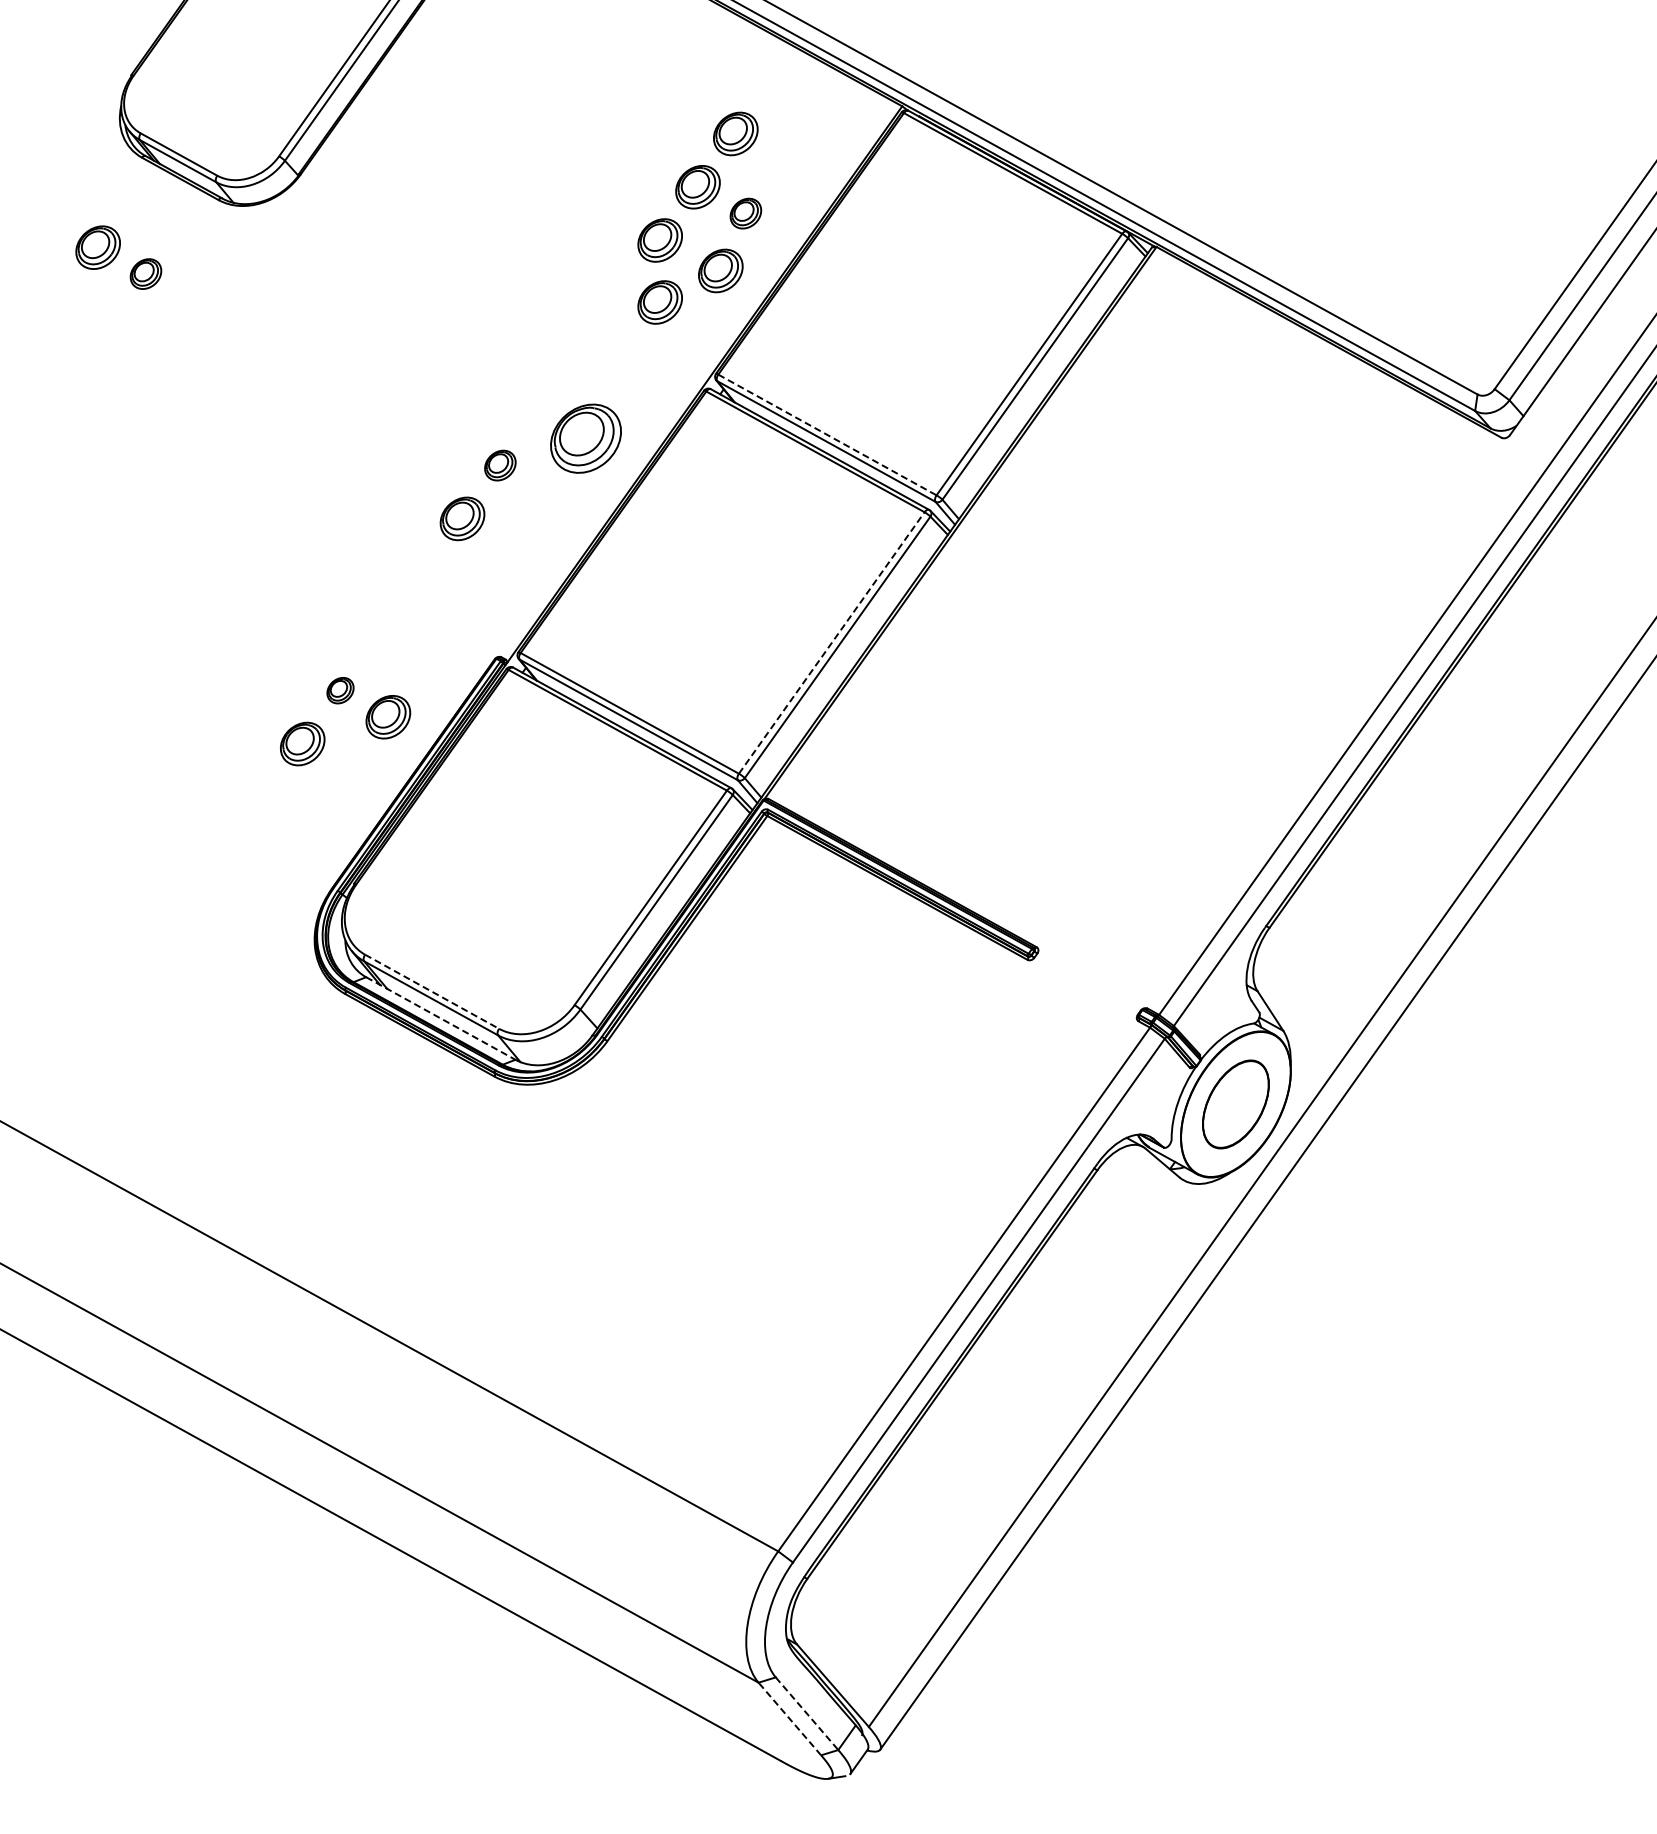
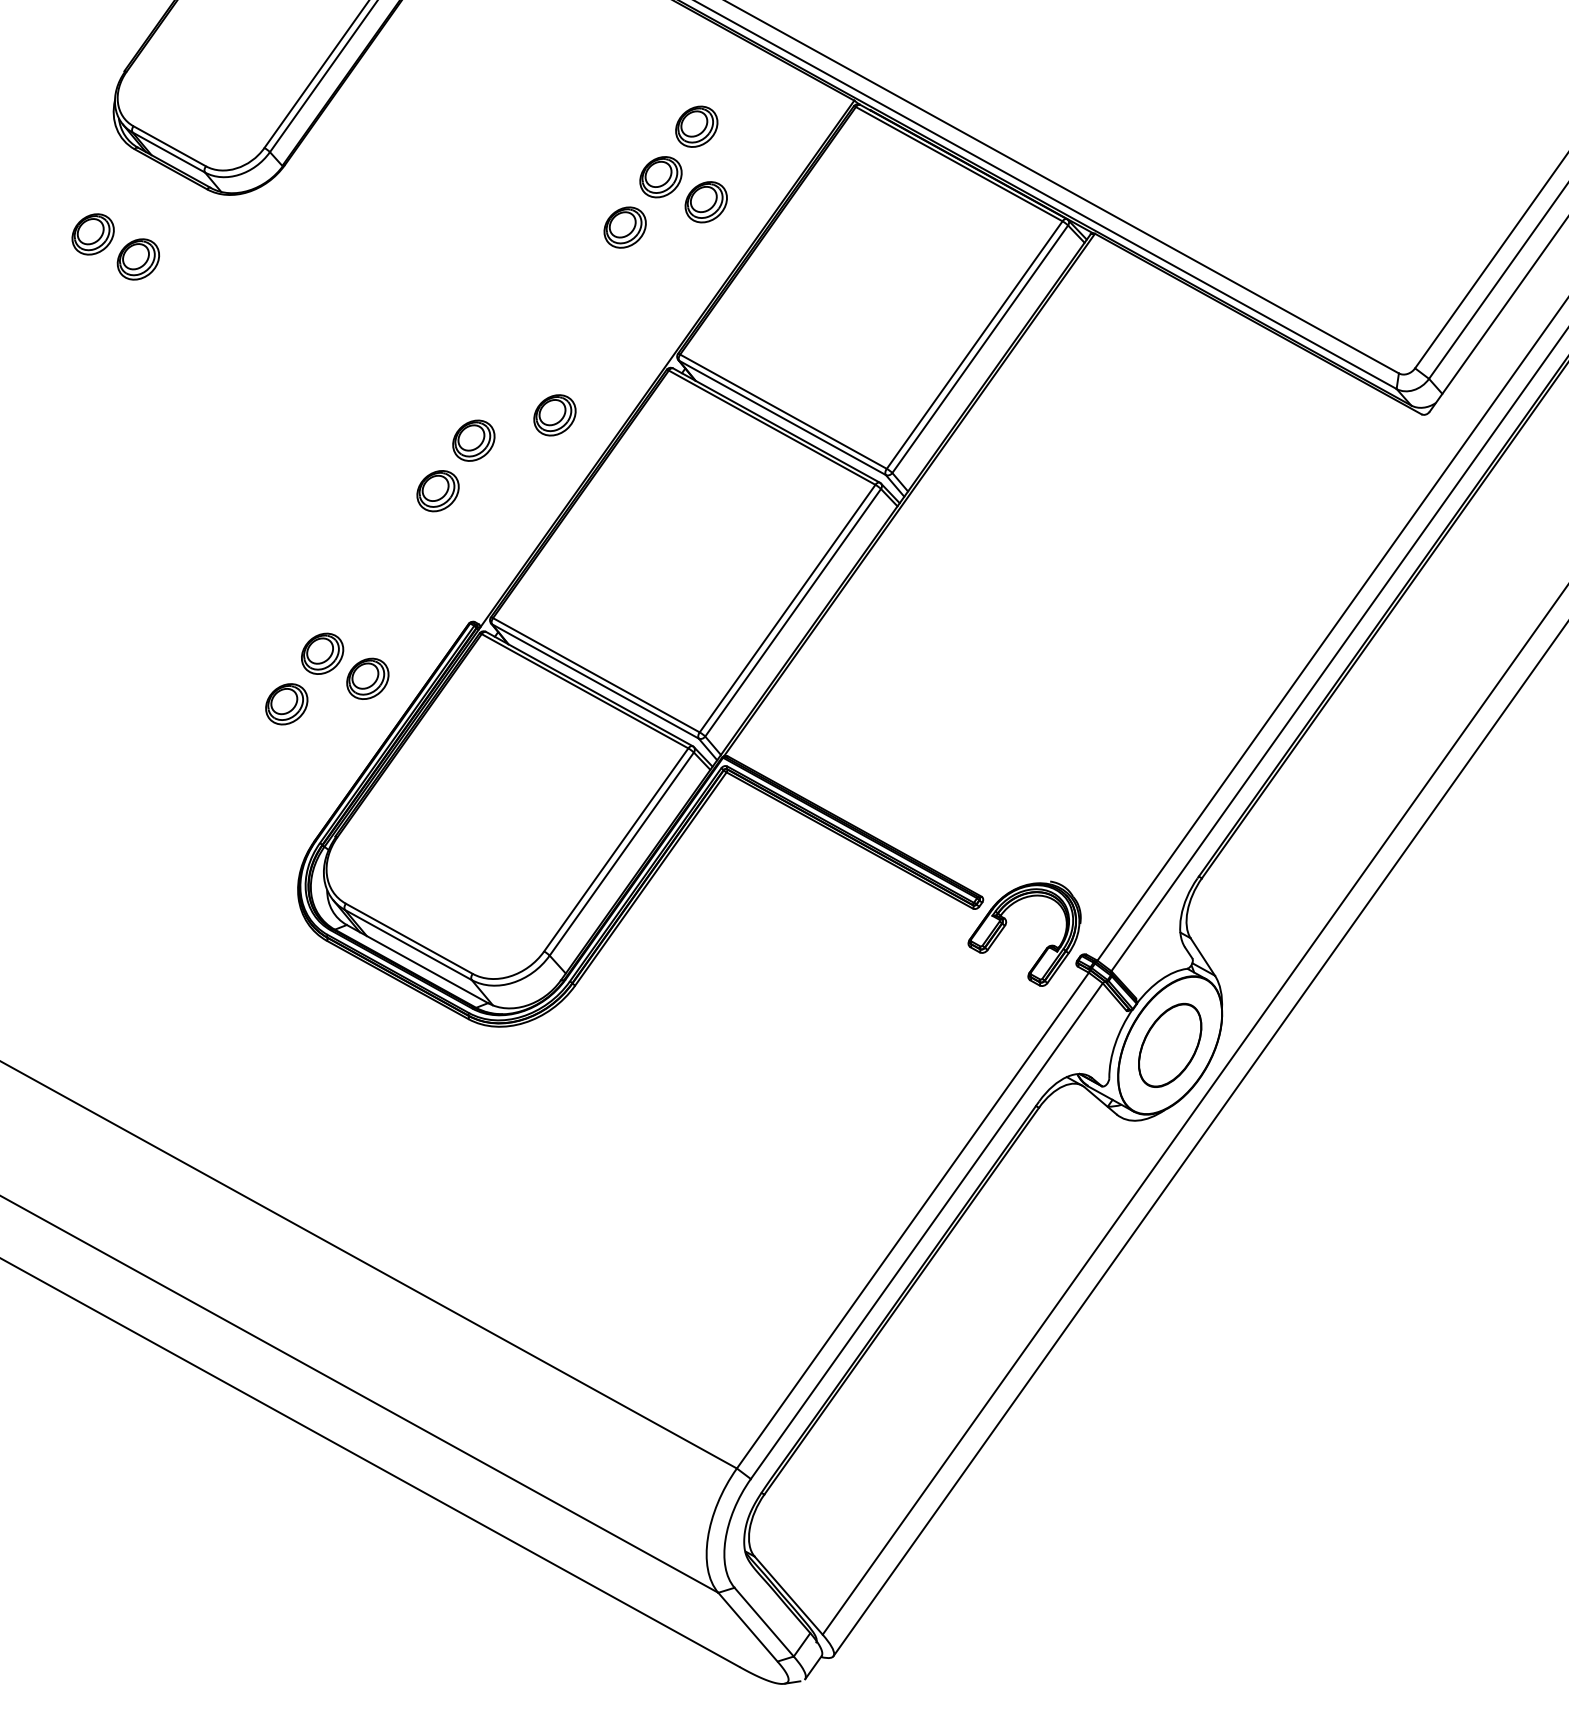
part: (745, 213) -> (705, 202), size x1.43
part: (720, 270) -> (682, 256), removed
part: (145, 273) -> (137, 258), size x1.43
part: (659, 302) -> (624, 286), removed
line: (827, 434) -> (783, 411), dashed -> solid
part: (585, 438) -> (554, 415), size x0.62
part: (500, 465) -> (474, 440), size x1.43
line: (832, 642) -> (788, 608), dashed -> solid
part: (340, 690) -> (322, 653), size x1.67
part: (1063, 976) -> (1006, 924), added
line: (432, 991) -> (409, 938), dashed -> solid
line: (441, 1018) -> (418, 964), dashed -> solid
line: (807, 1713) -> (764, 1621), dashed -> solid
line: (789, 1719) -> (747, 1627), dashed -> solid

